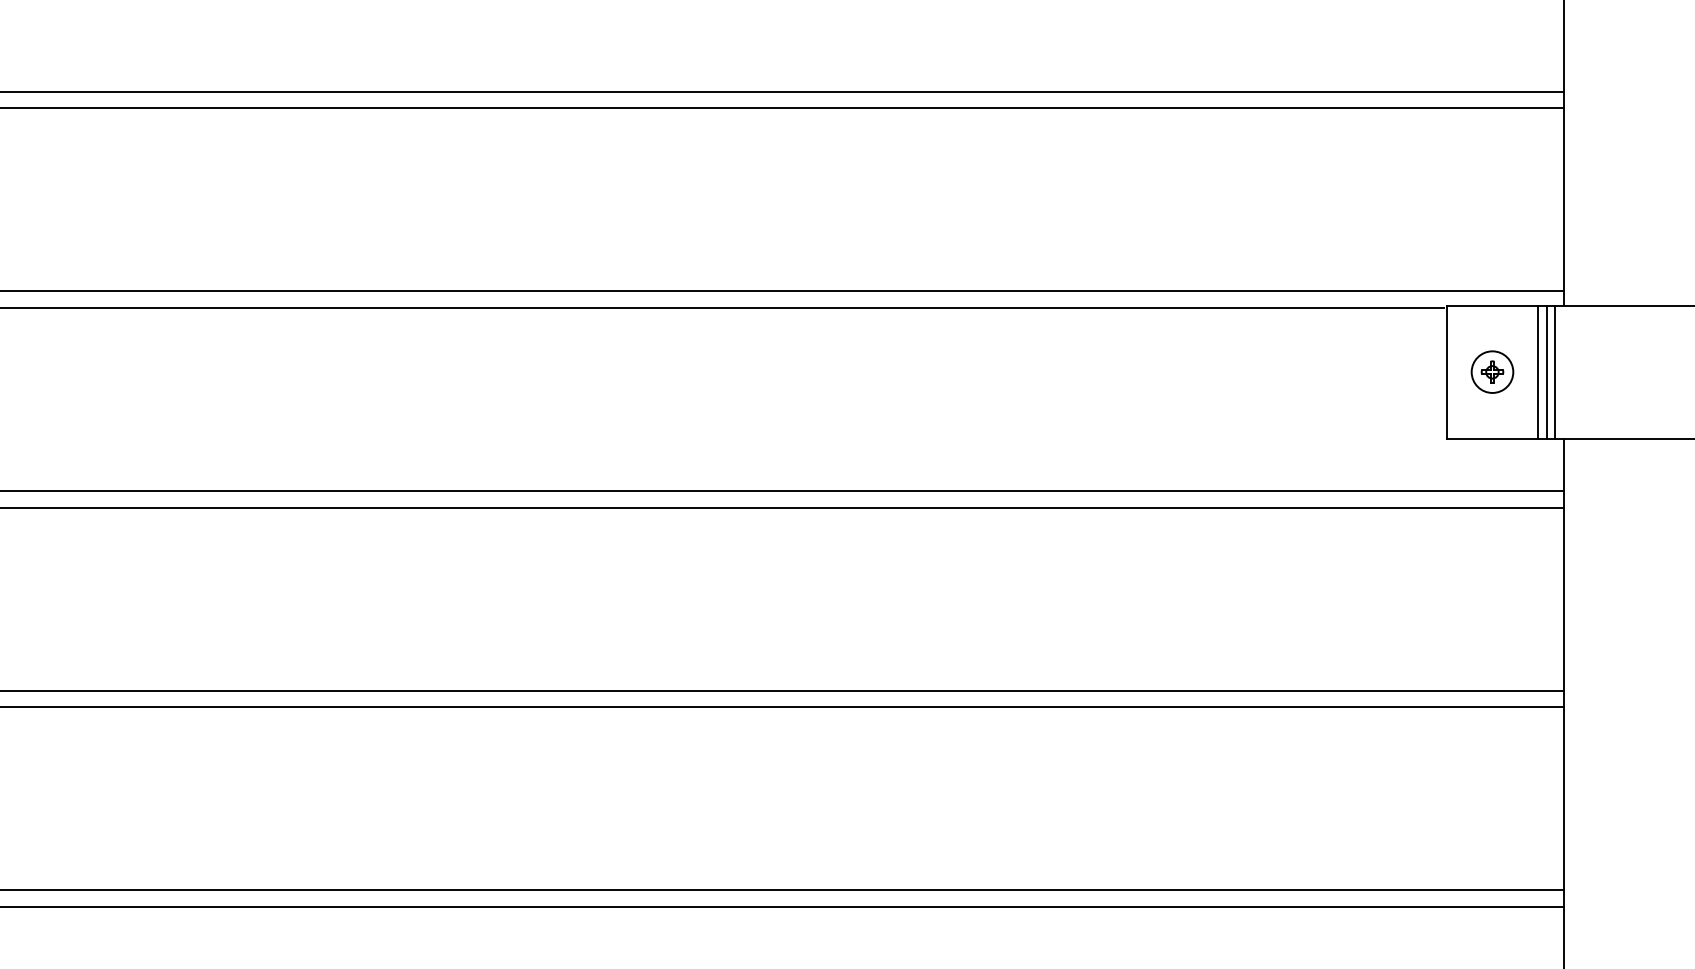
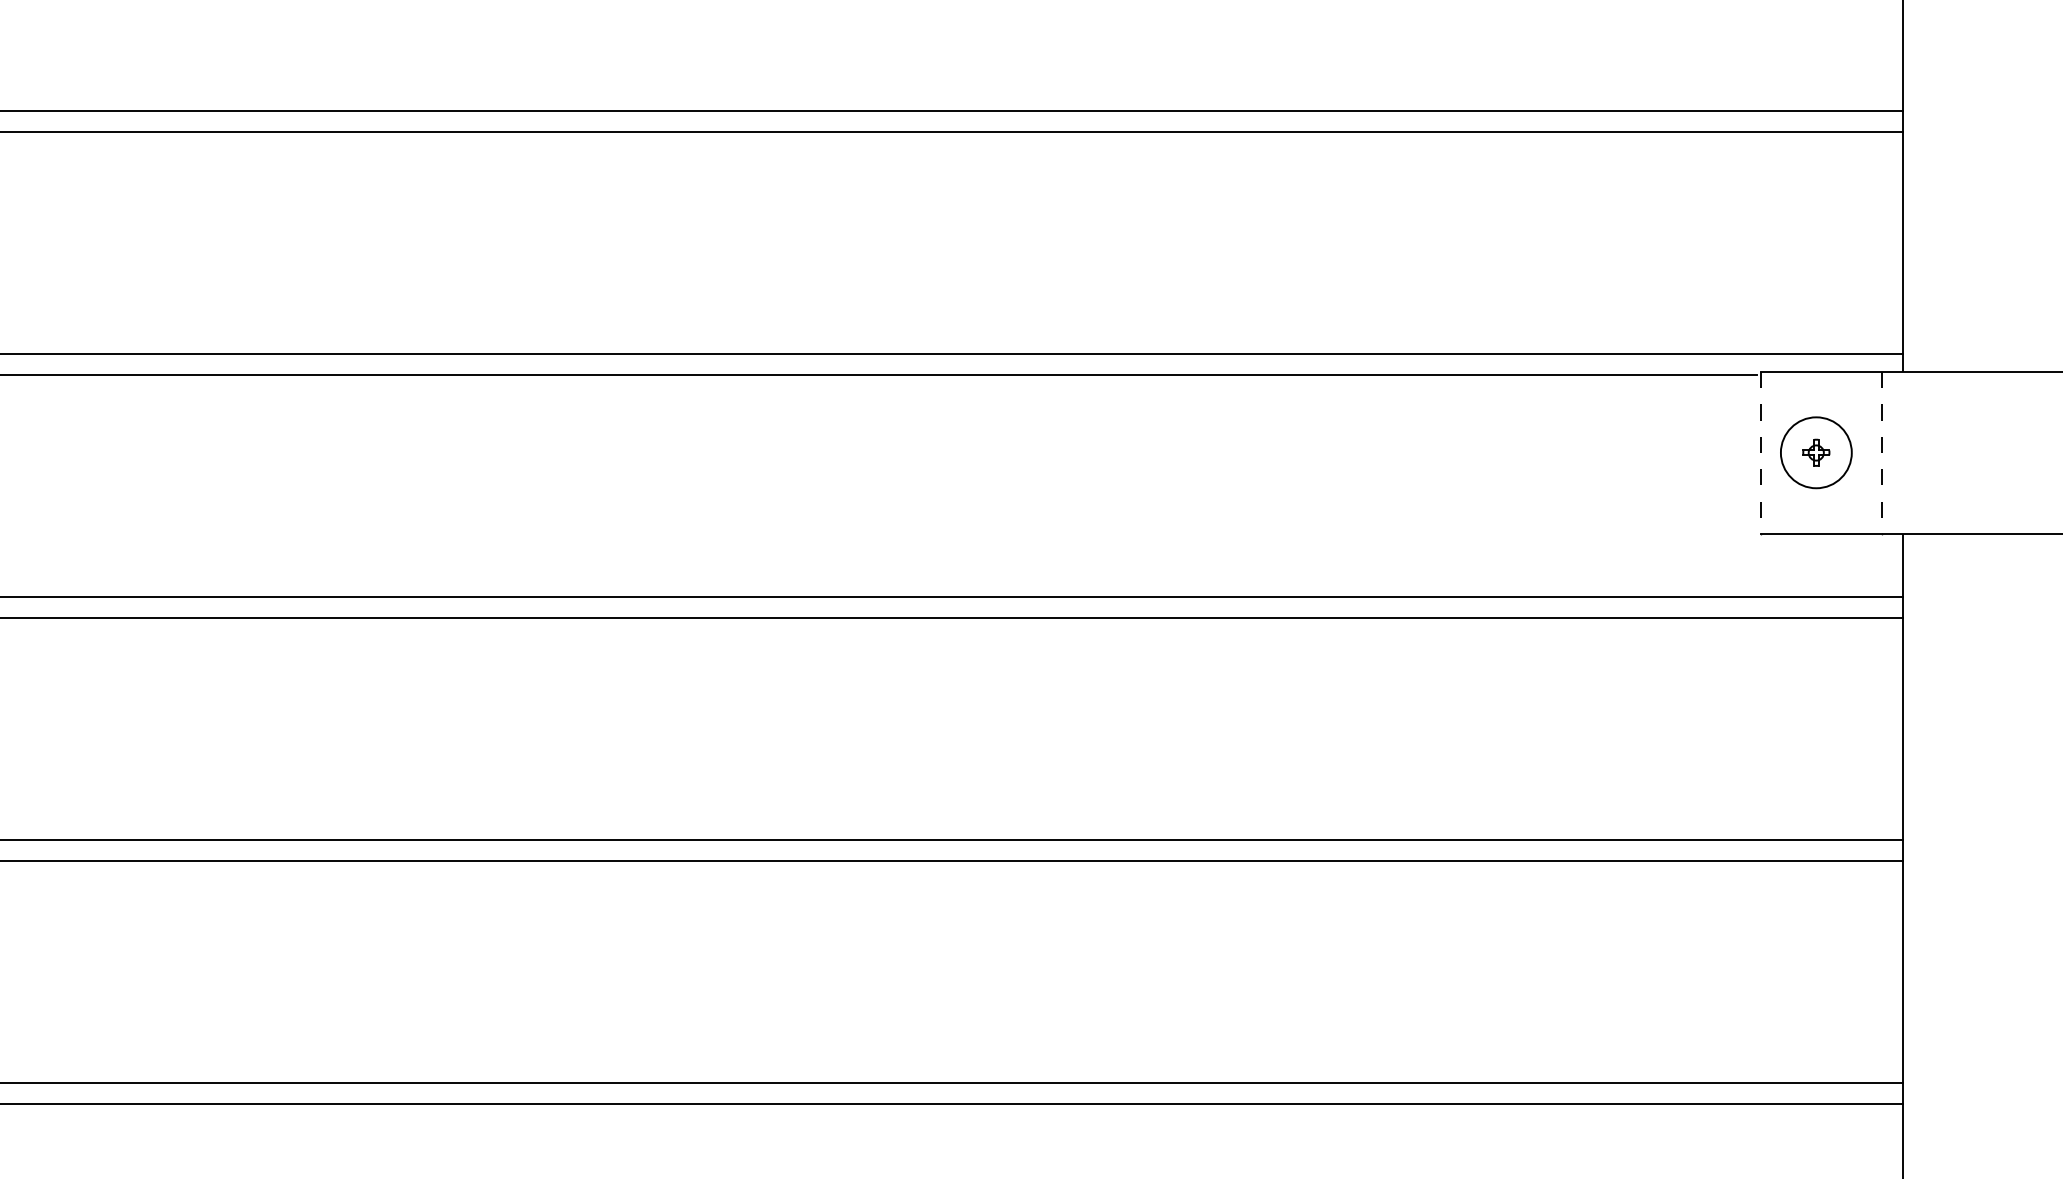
circle: (1492, 371) -> (1816, 452), size x1.4
line: (1446, 372) -> (1760, 453), solid -> dashed
line: (1537, 372) -> (1871, 453), removed
line: (1546, 372) -> (1882, 453), solid -> dashed
line: (1555, 372) -> (1892, 453), removed

